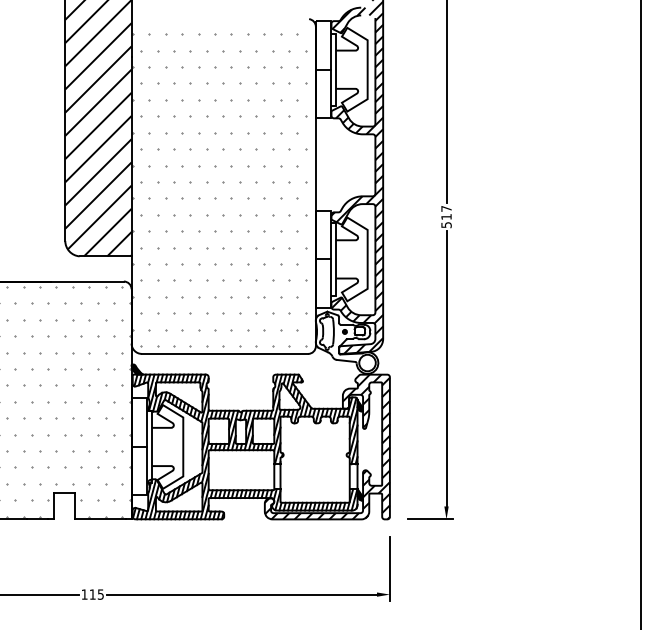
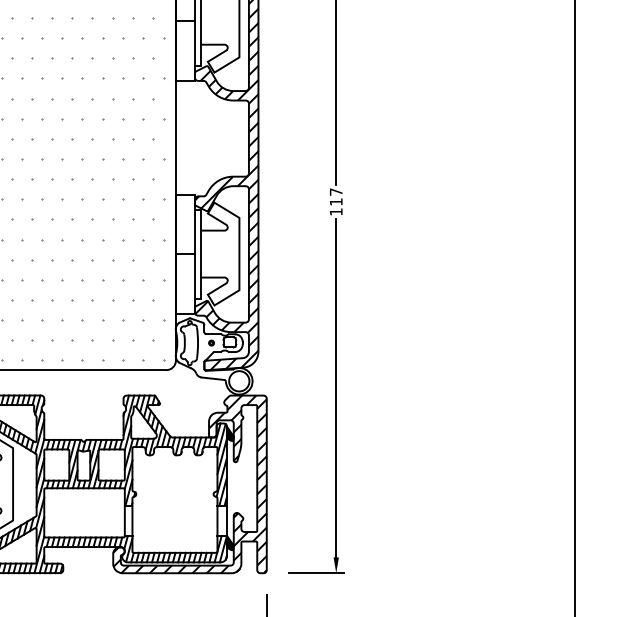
text: (446, 225) -> (336, 212), 517 -> 117

